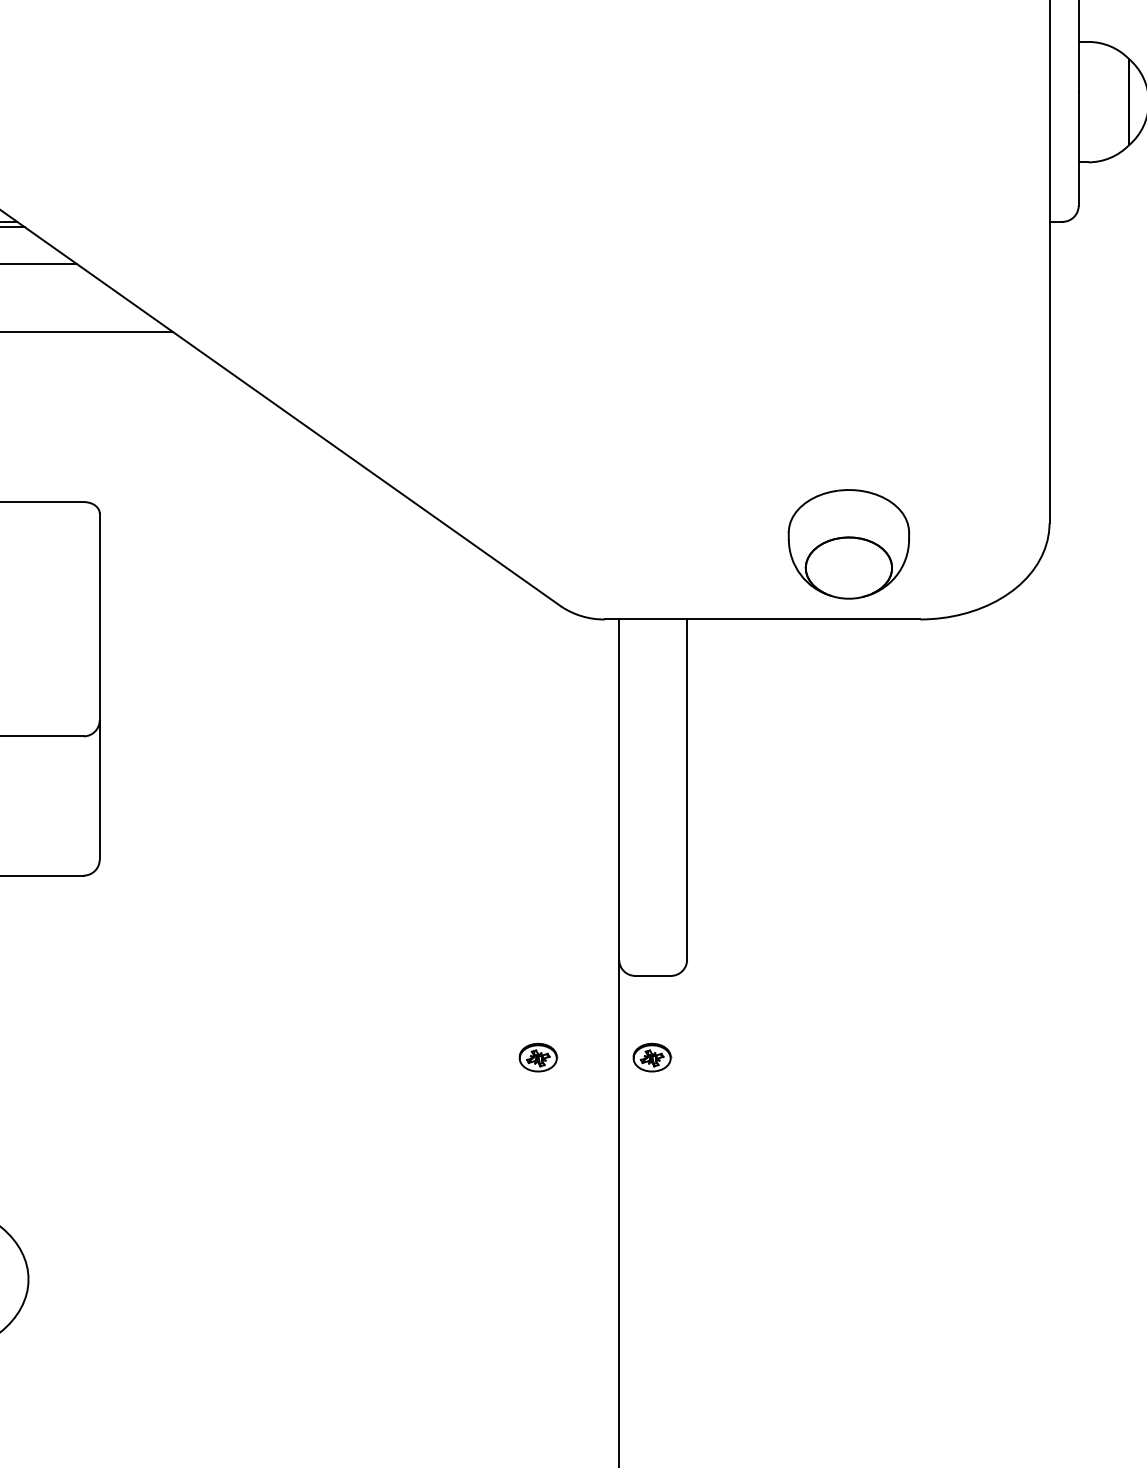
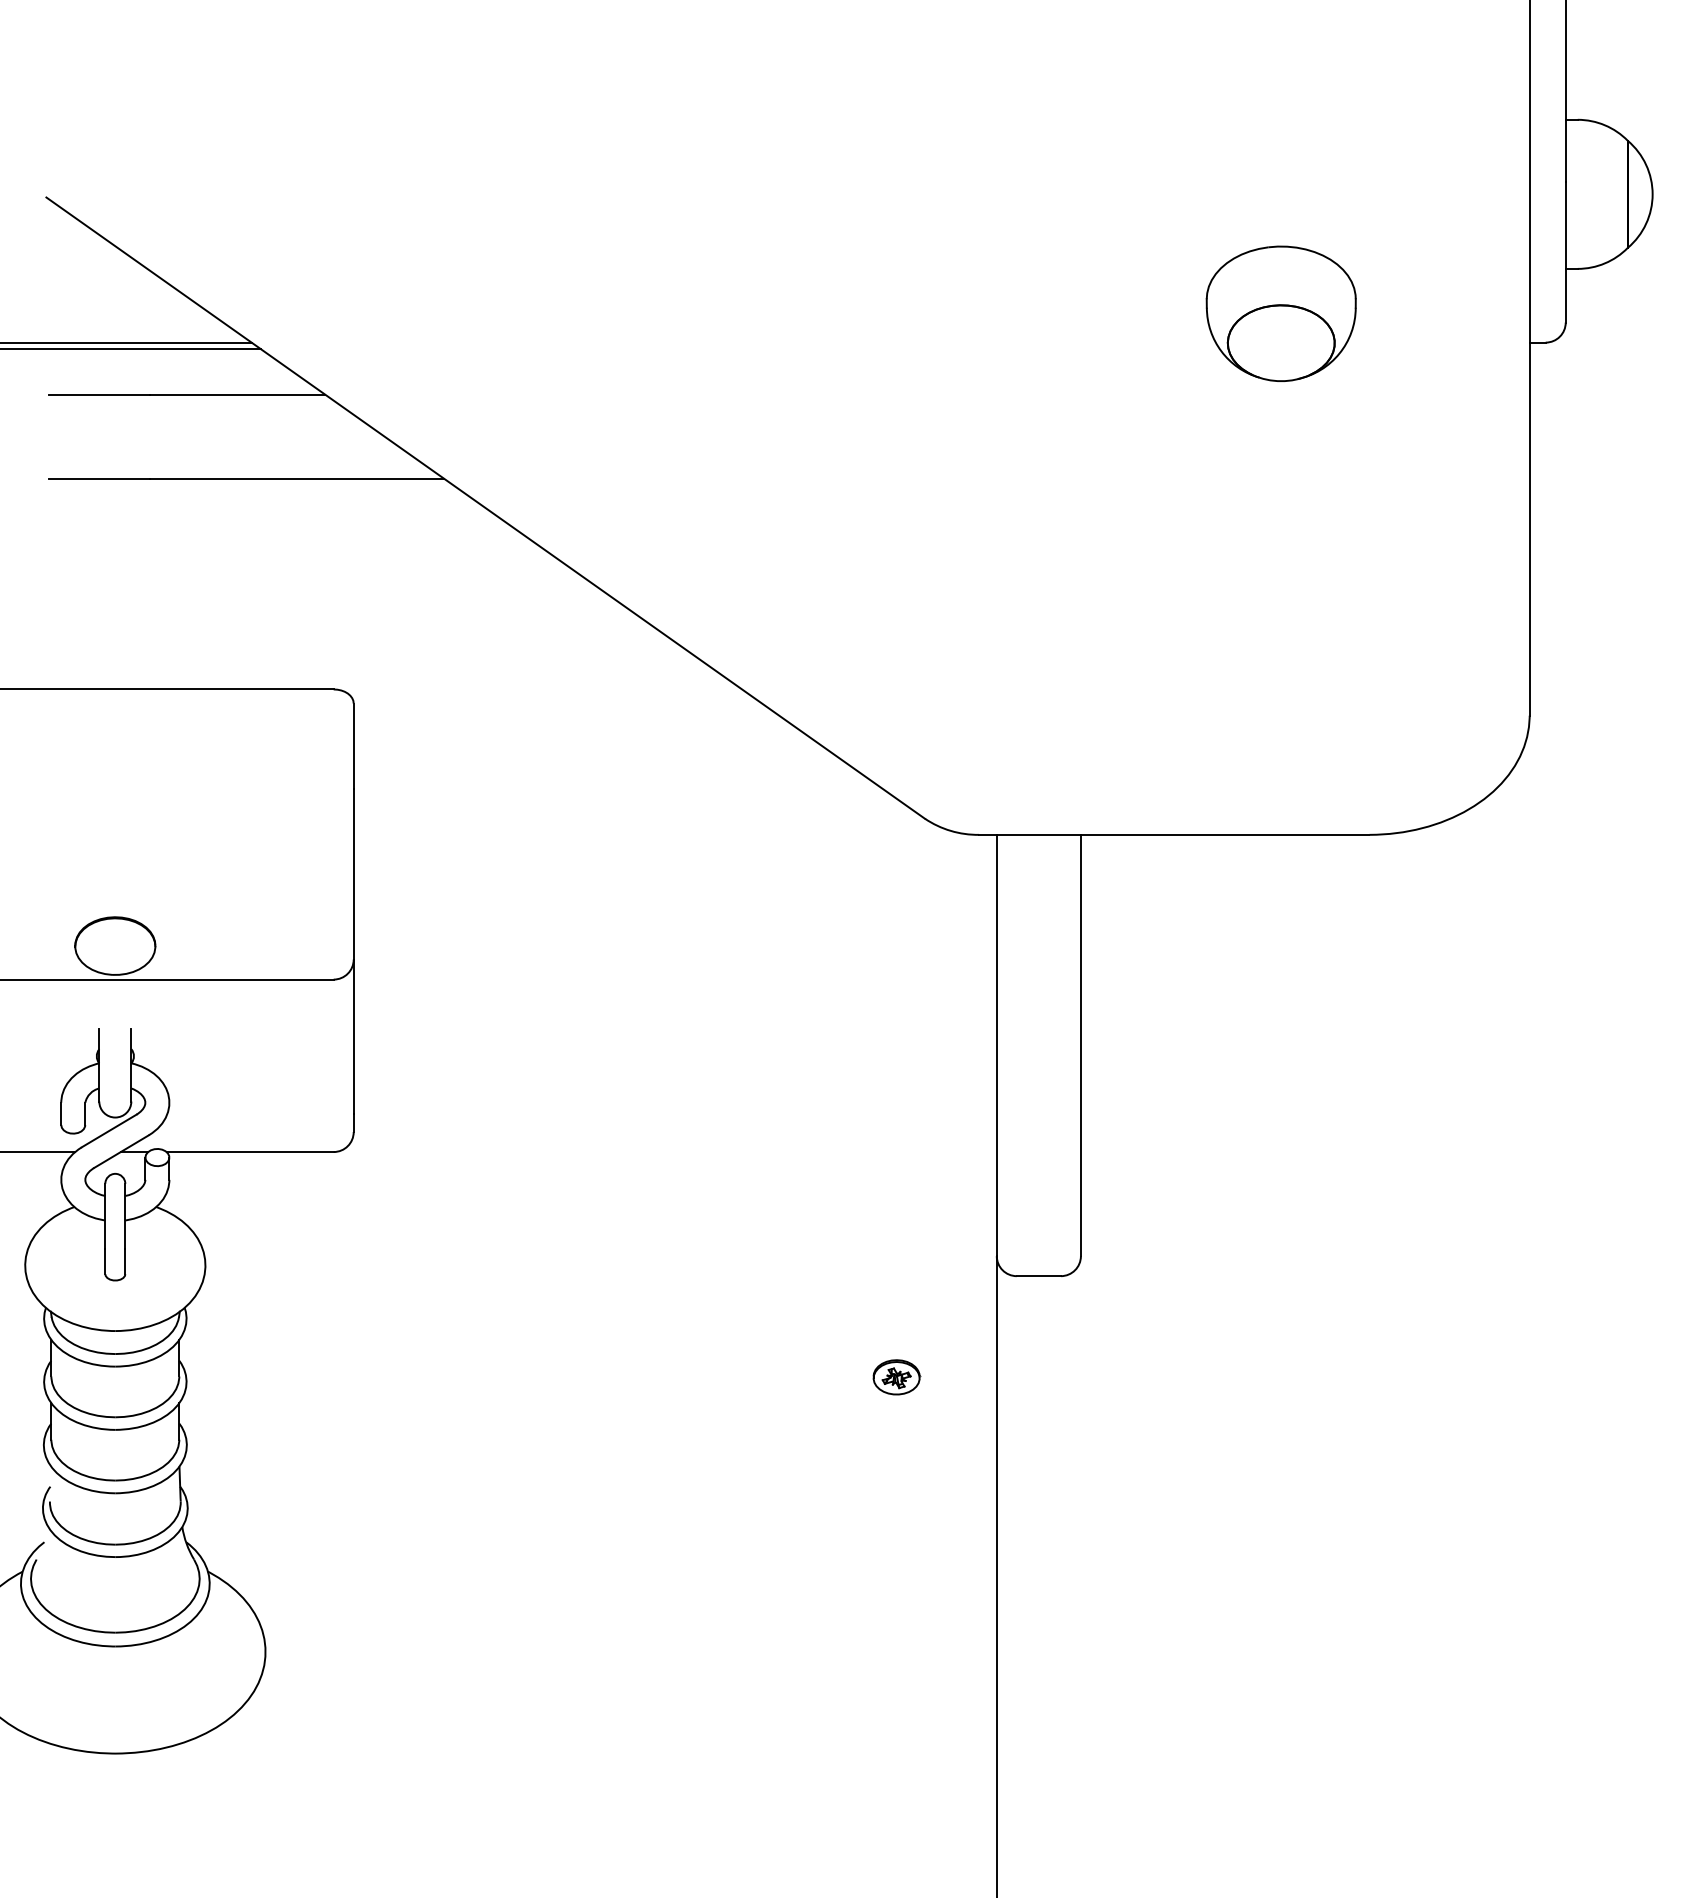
part: (848, 544) -> (1280, 313), moved
part: (652, 1057) -> (1037, 1377), removed

